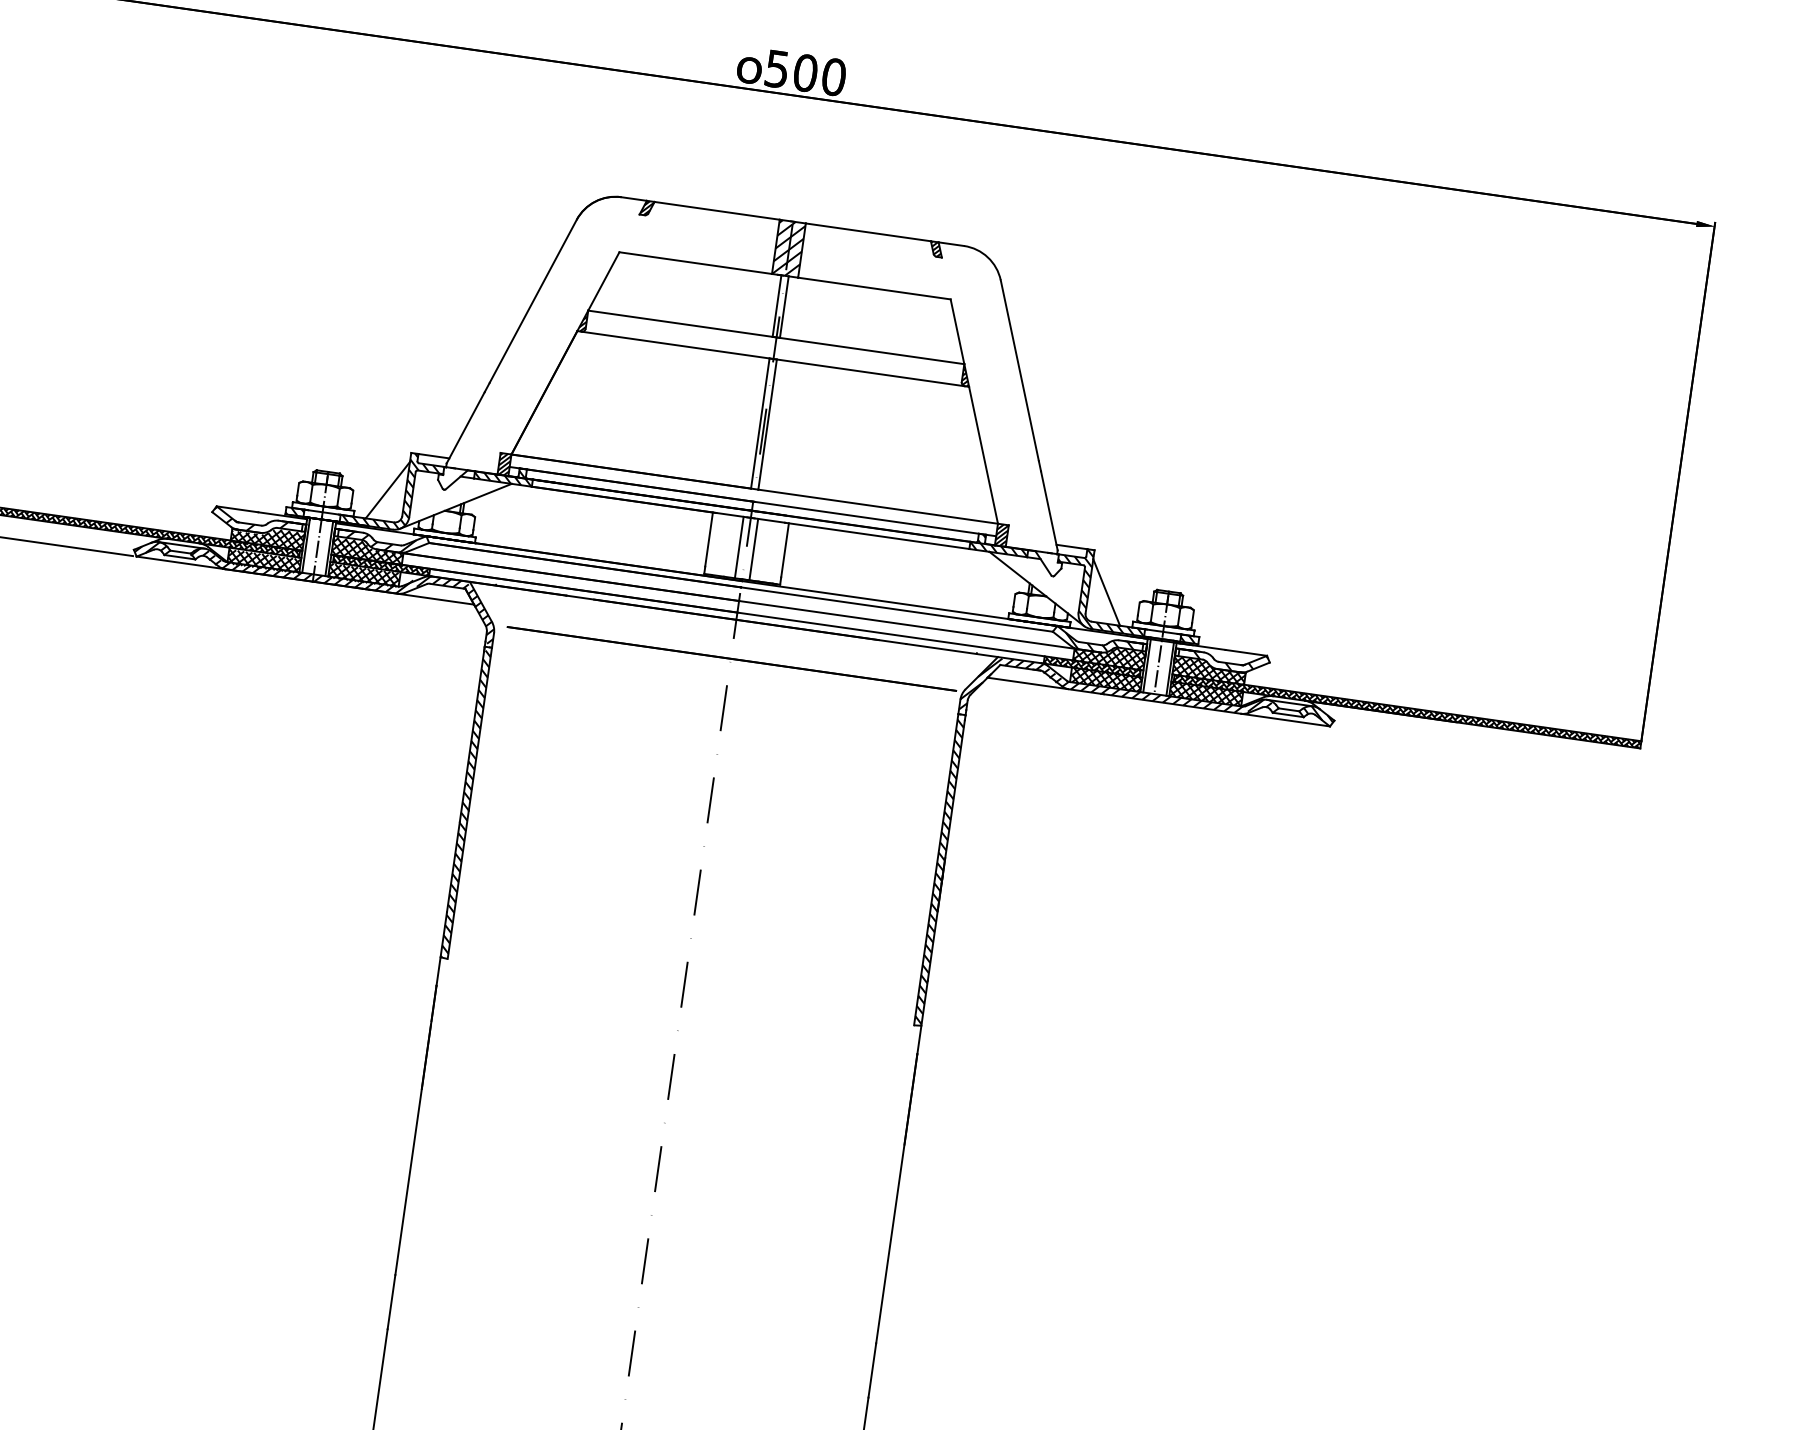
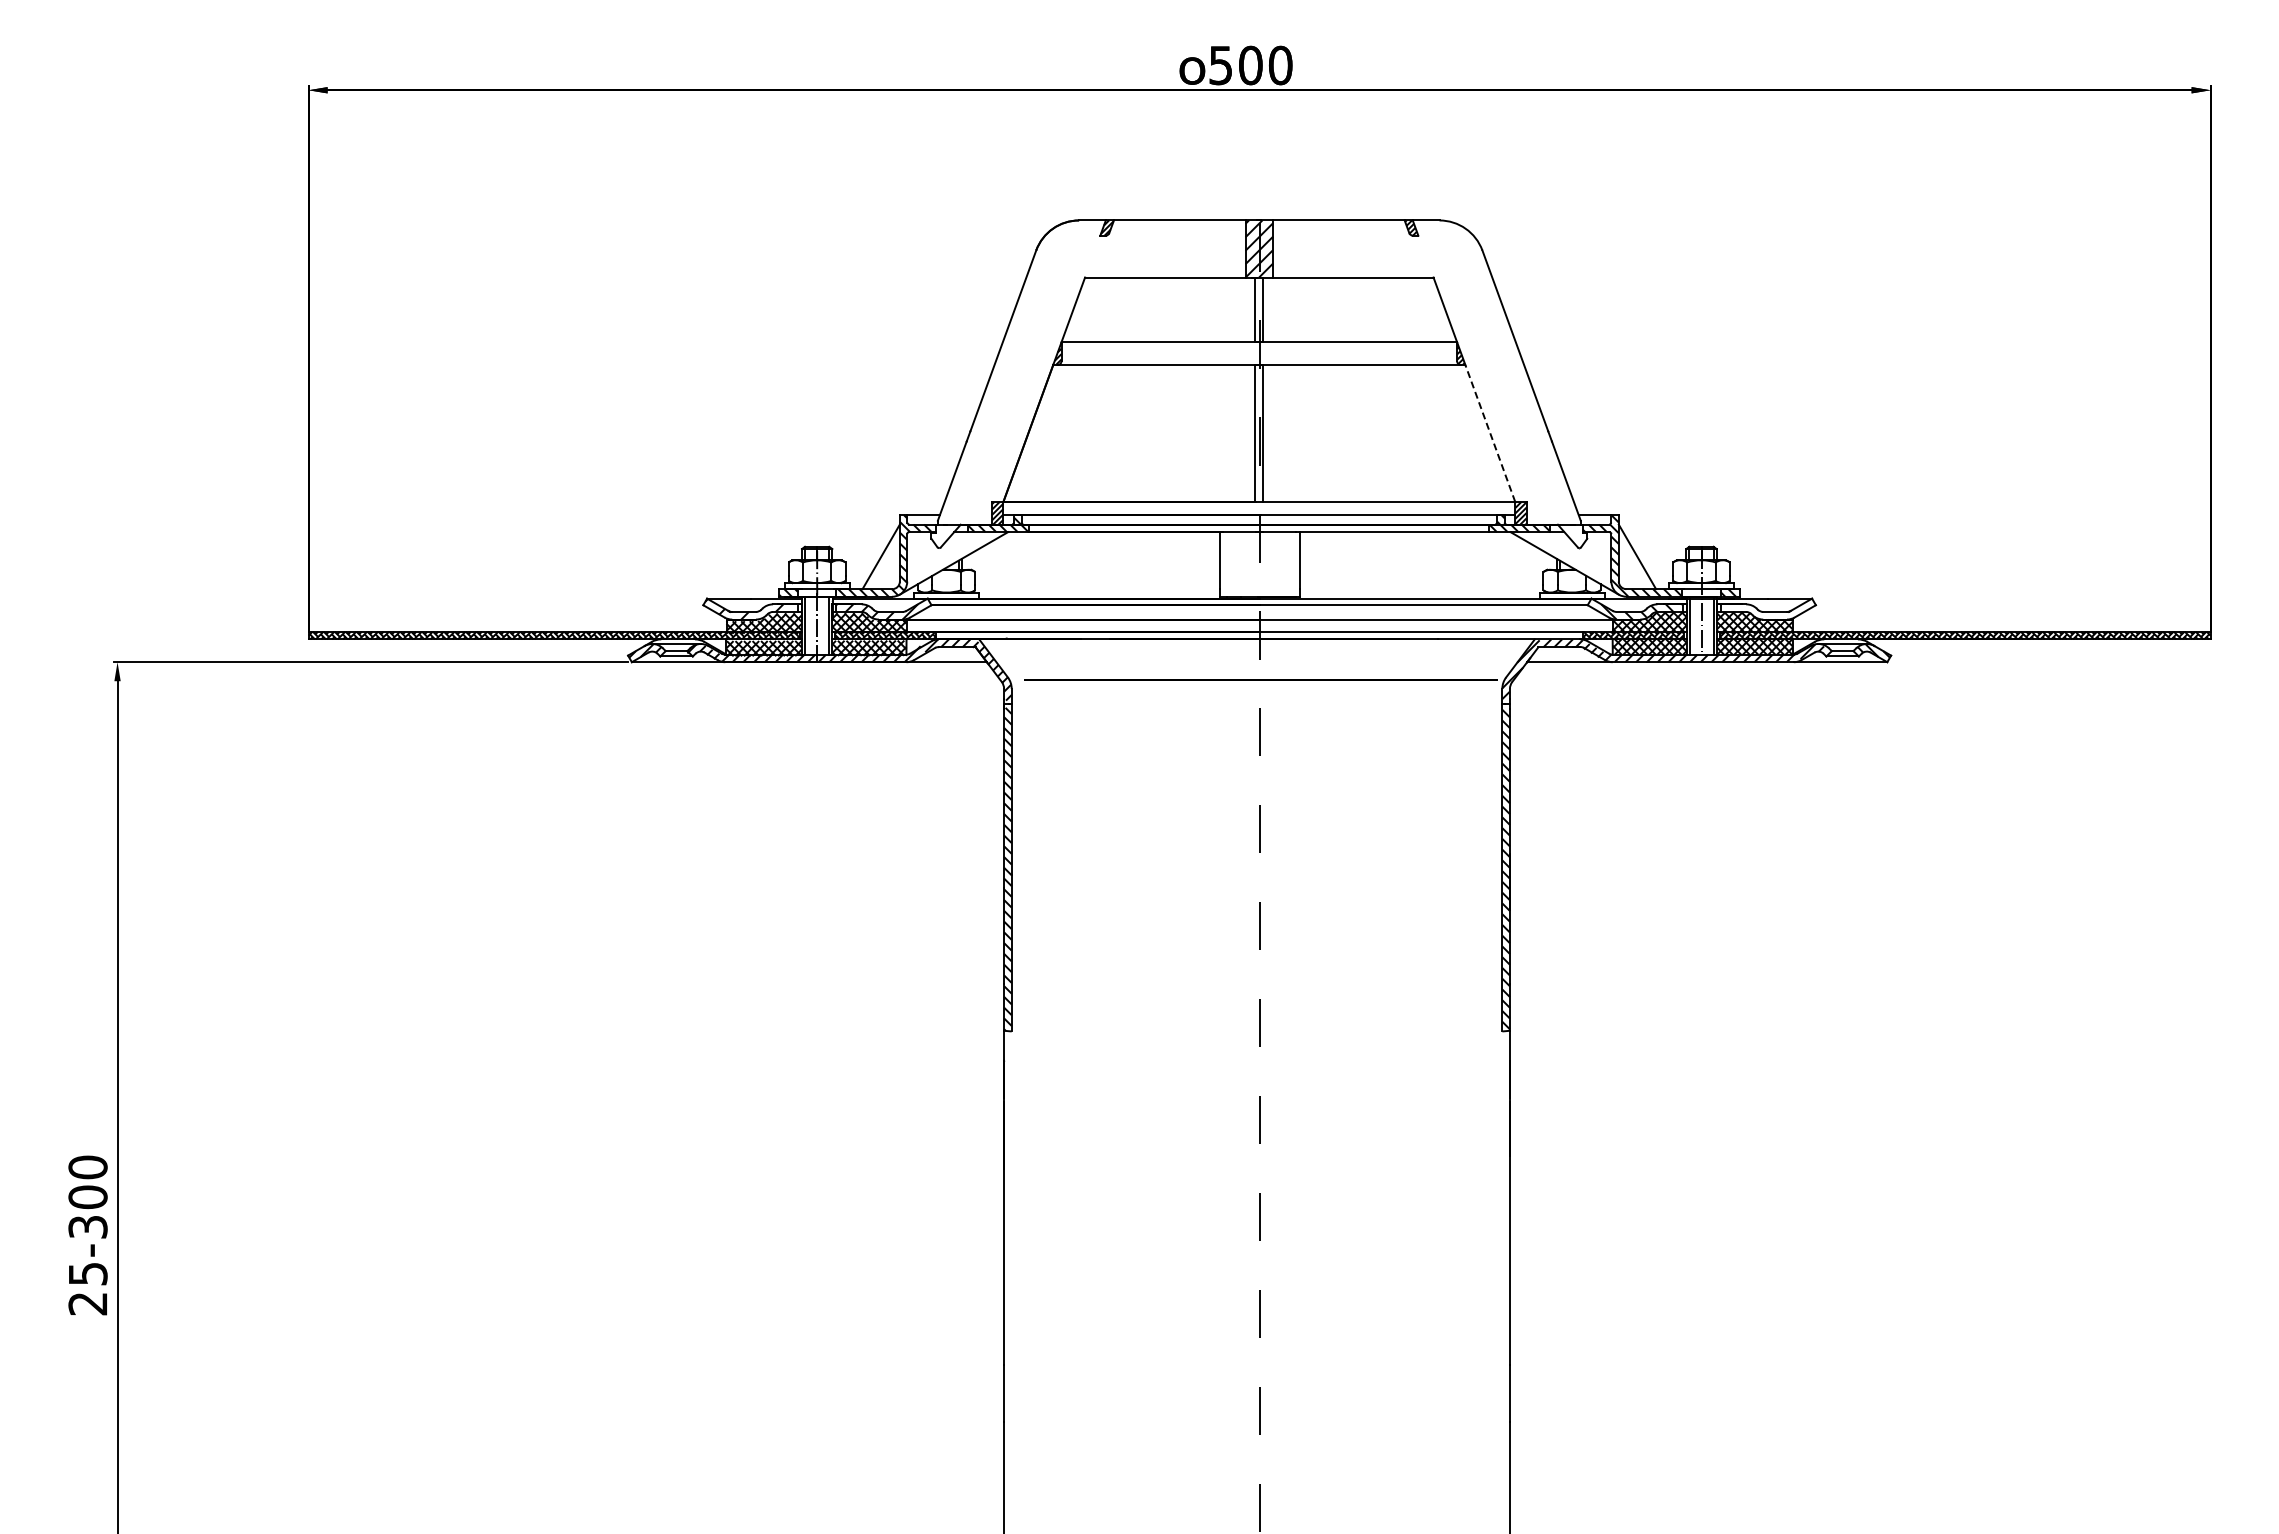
line: (983, 455) -> (1490, 433), solid -> dashed
line: (738, 547) -> (1251, 564), removed
line: (754, 549) -> (1267, 564), removed
hatch: (1229, 661) -> (1774, 609), removed

